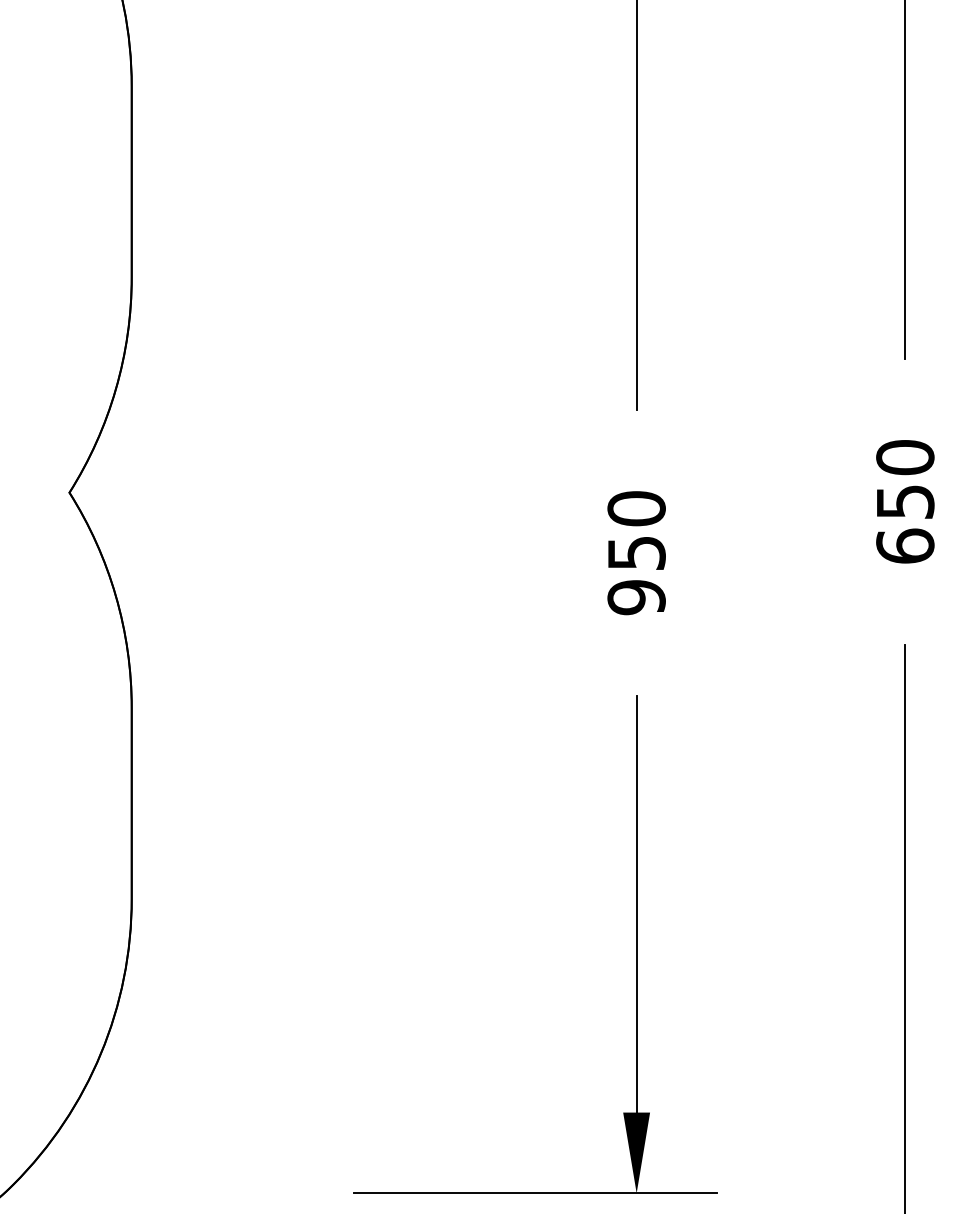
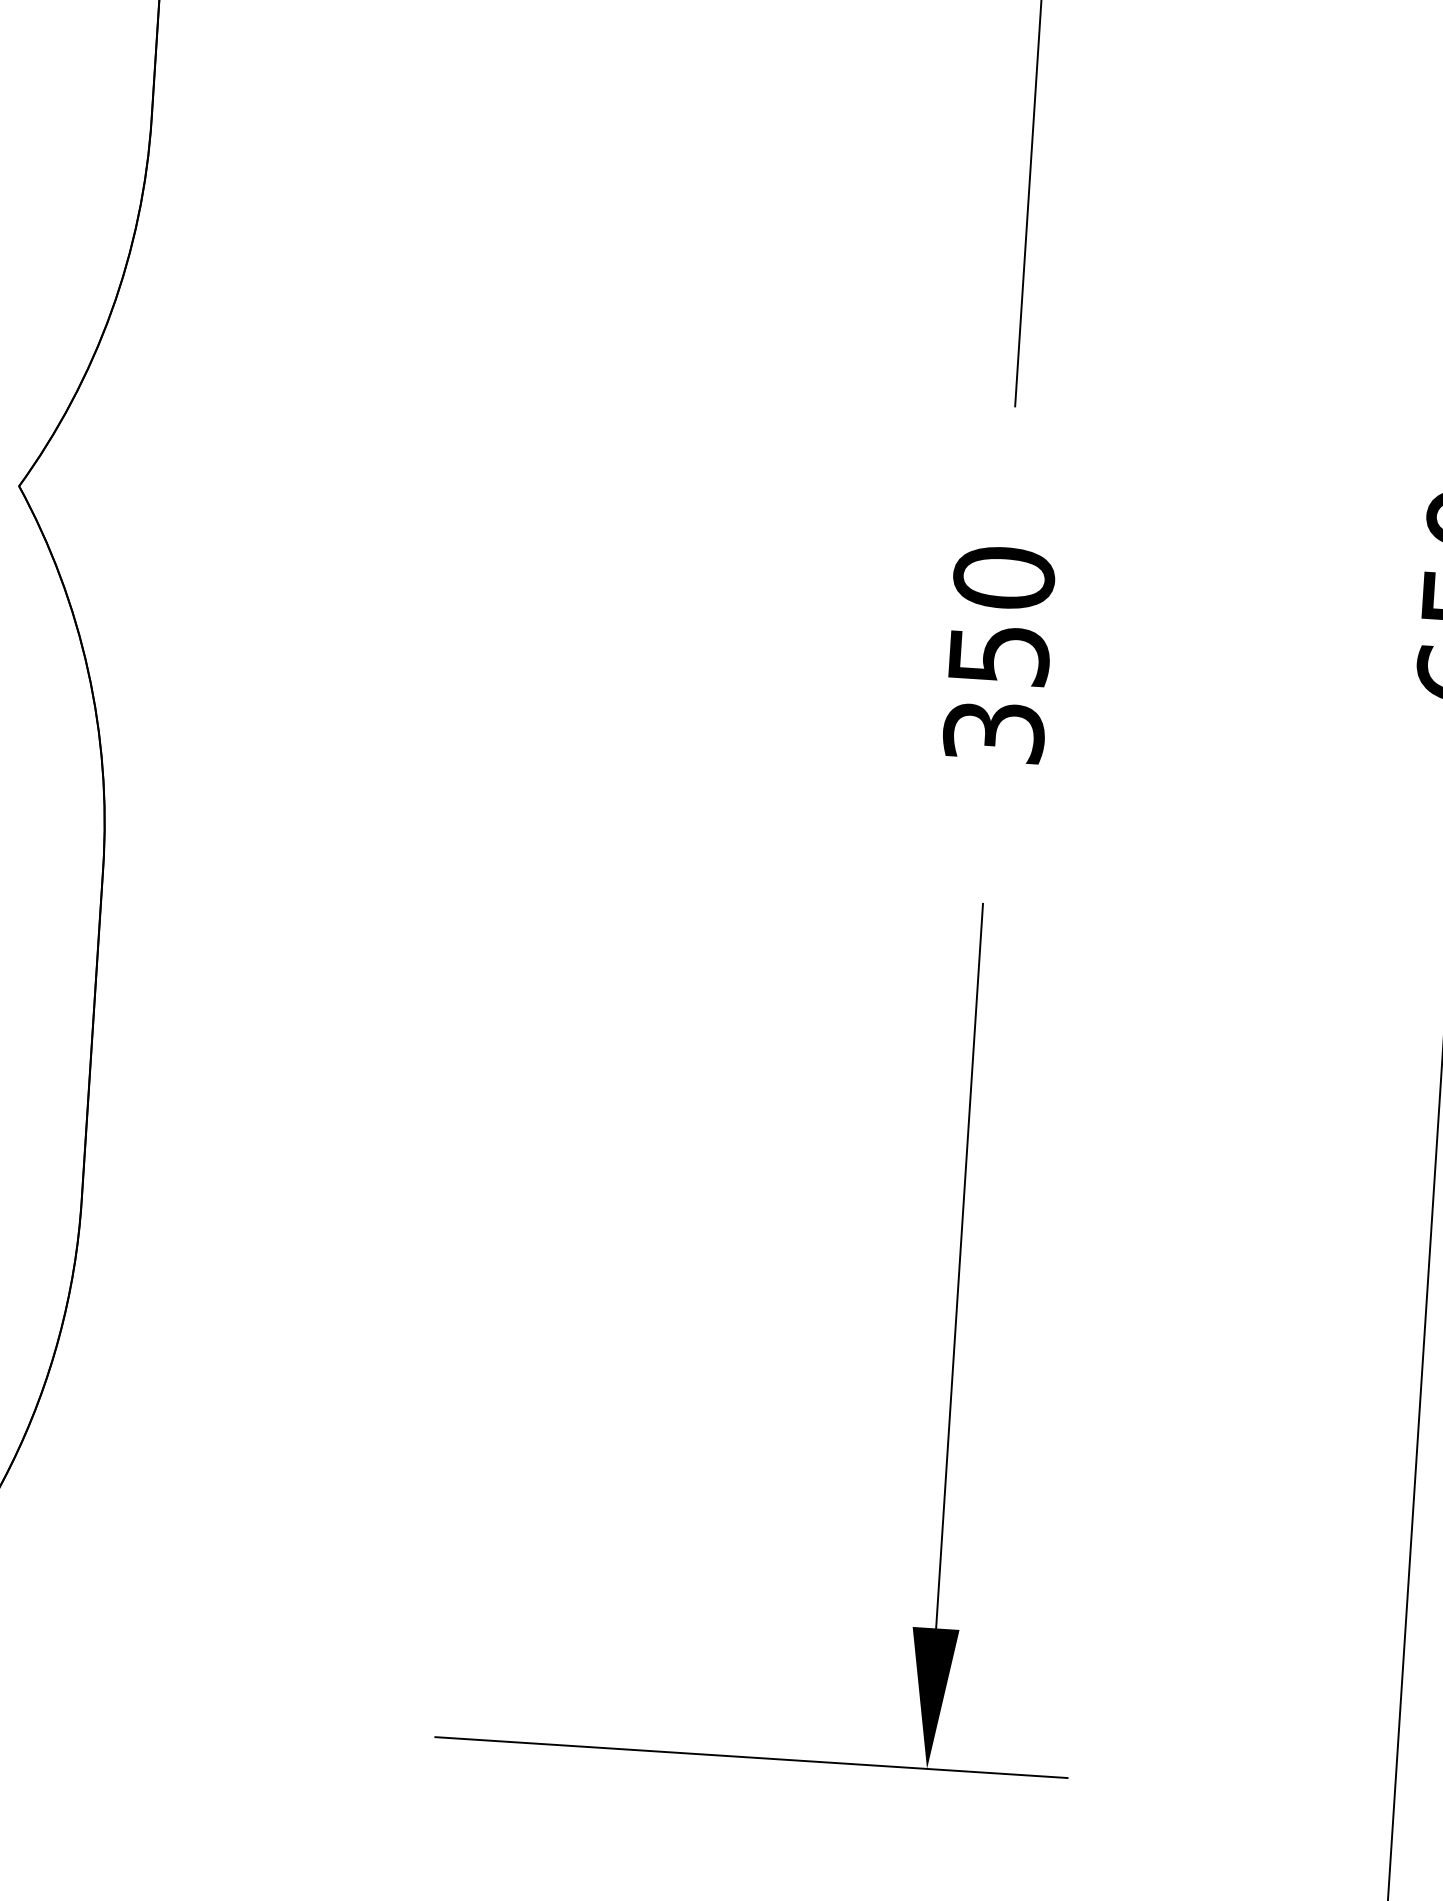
text: (636, 597) -> (993, 732), 950 -> 350

